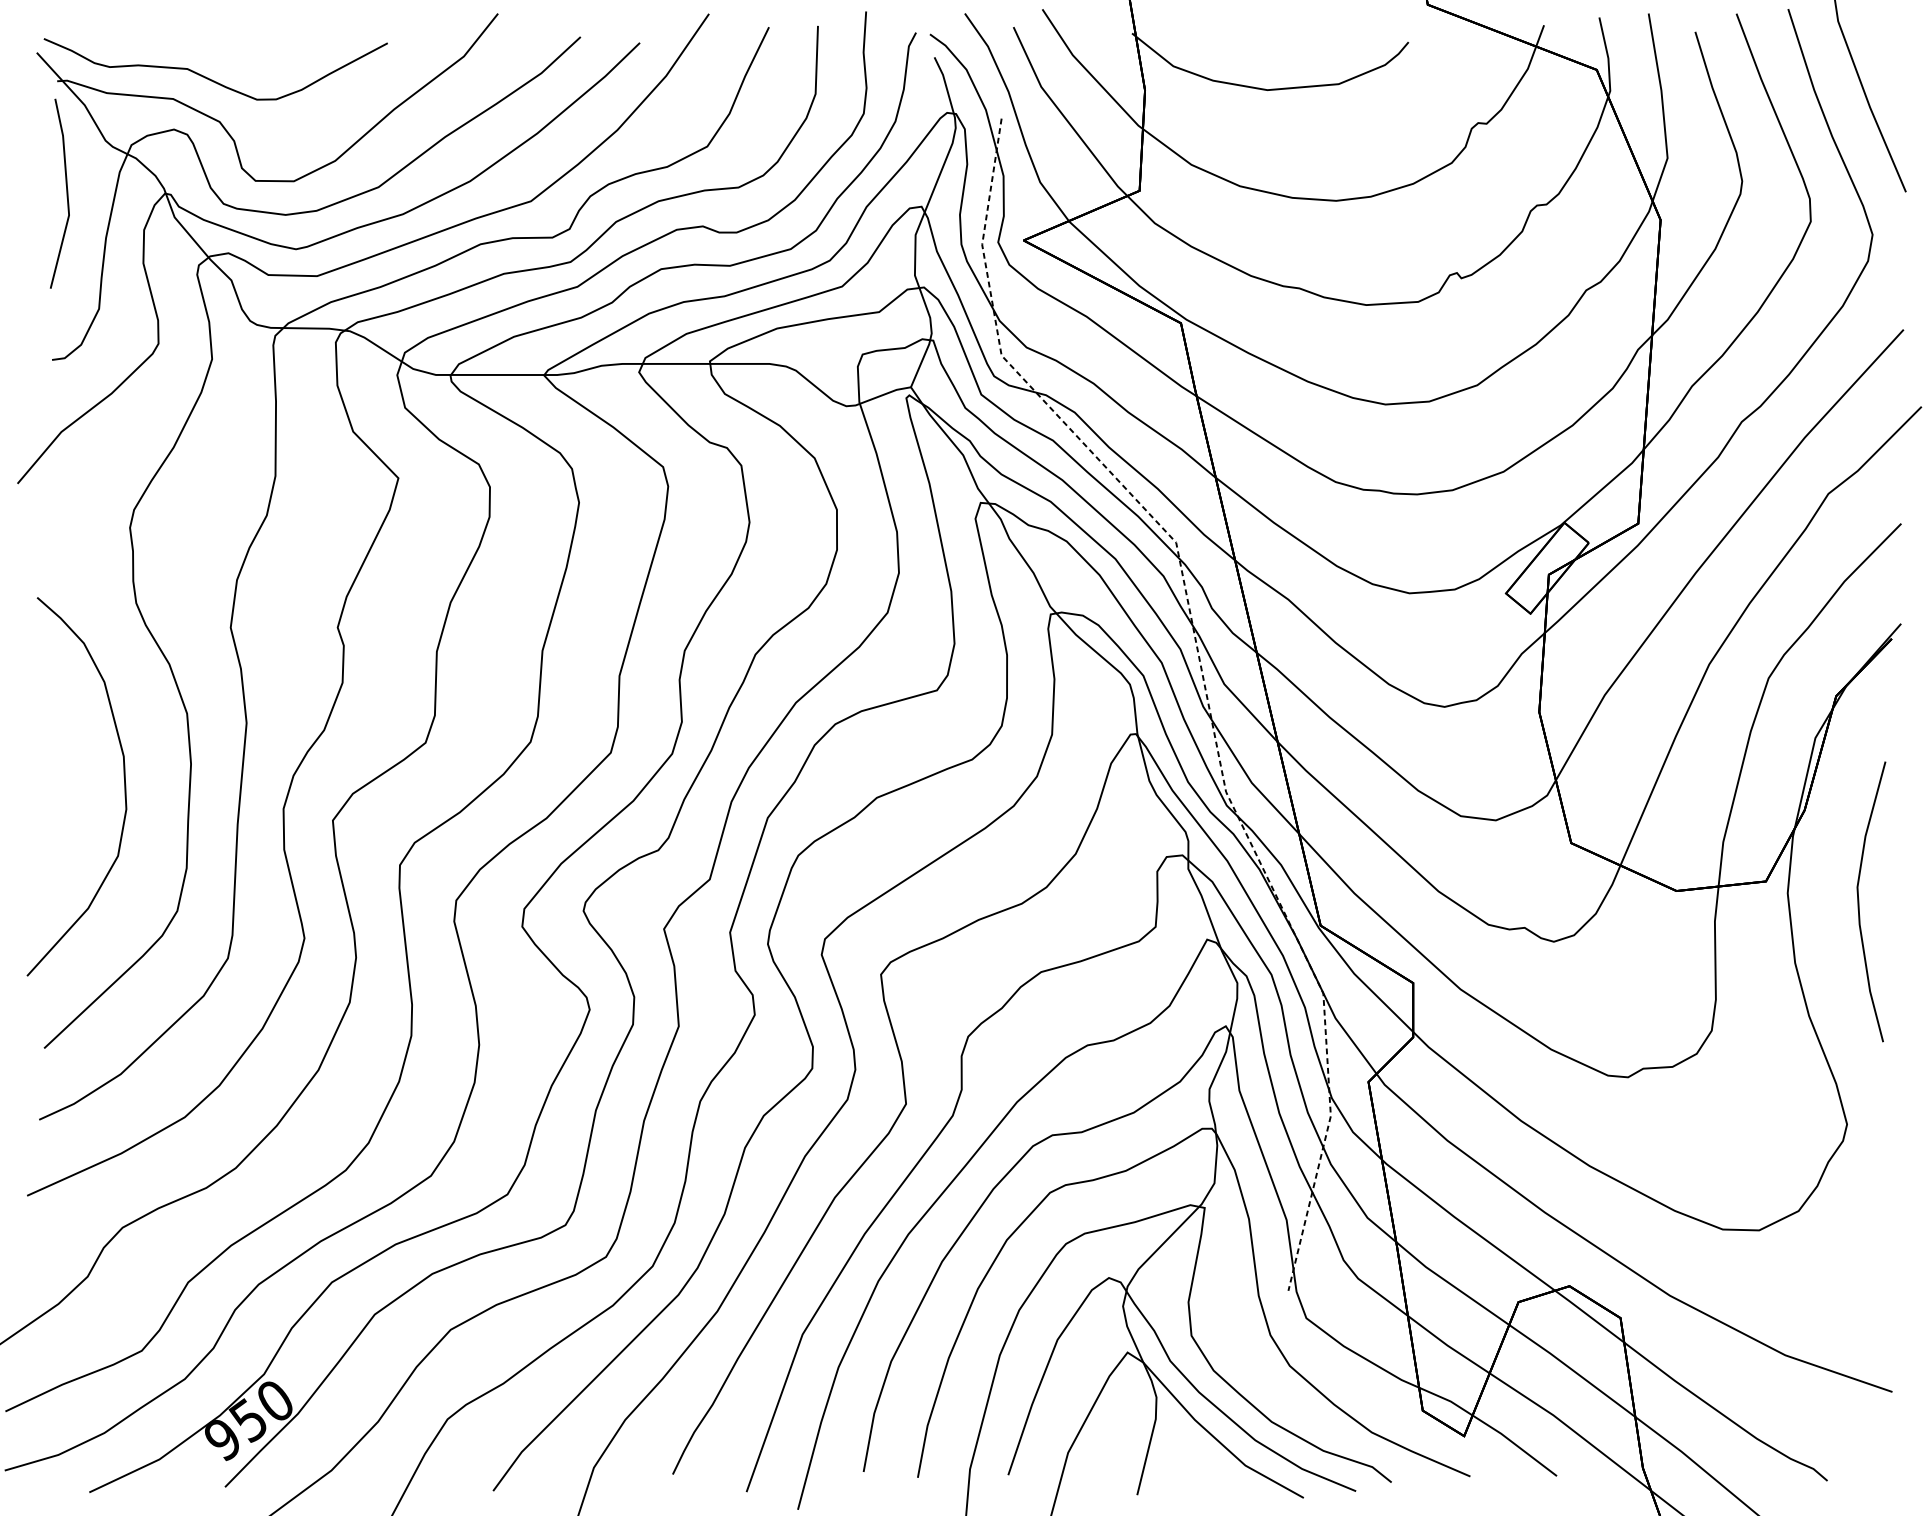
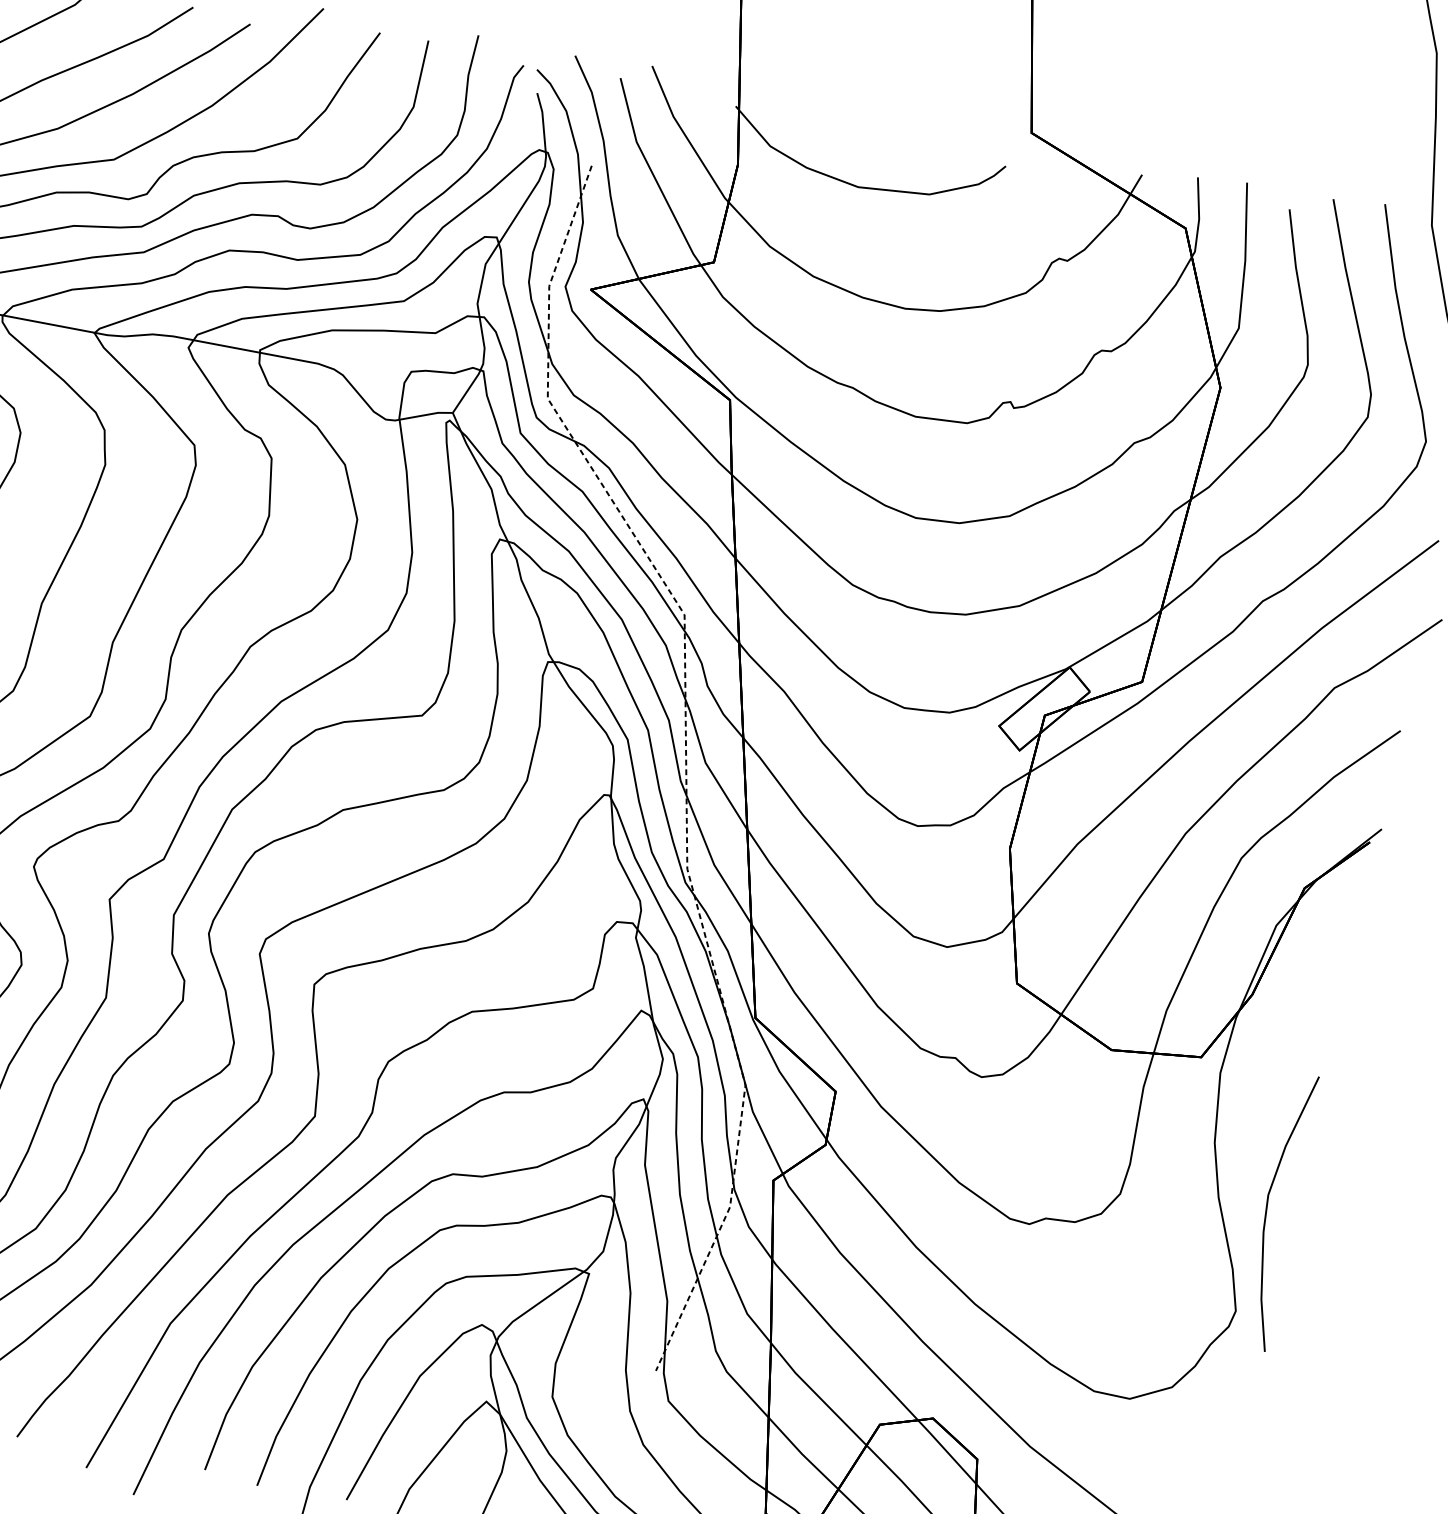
curve: (1859, 901) -> (1267, 1209), moved

